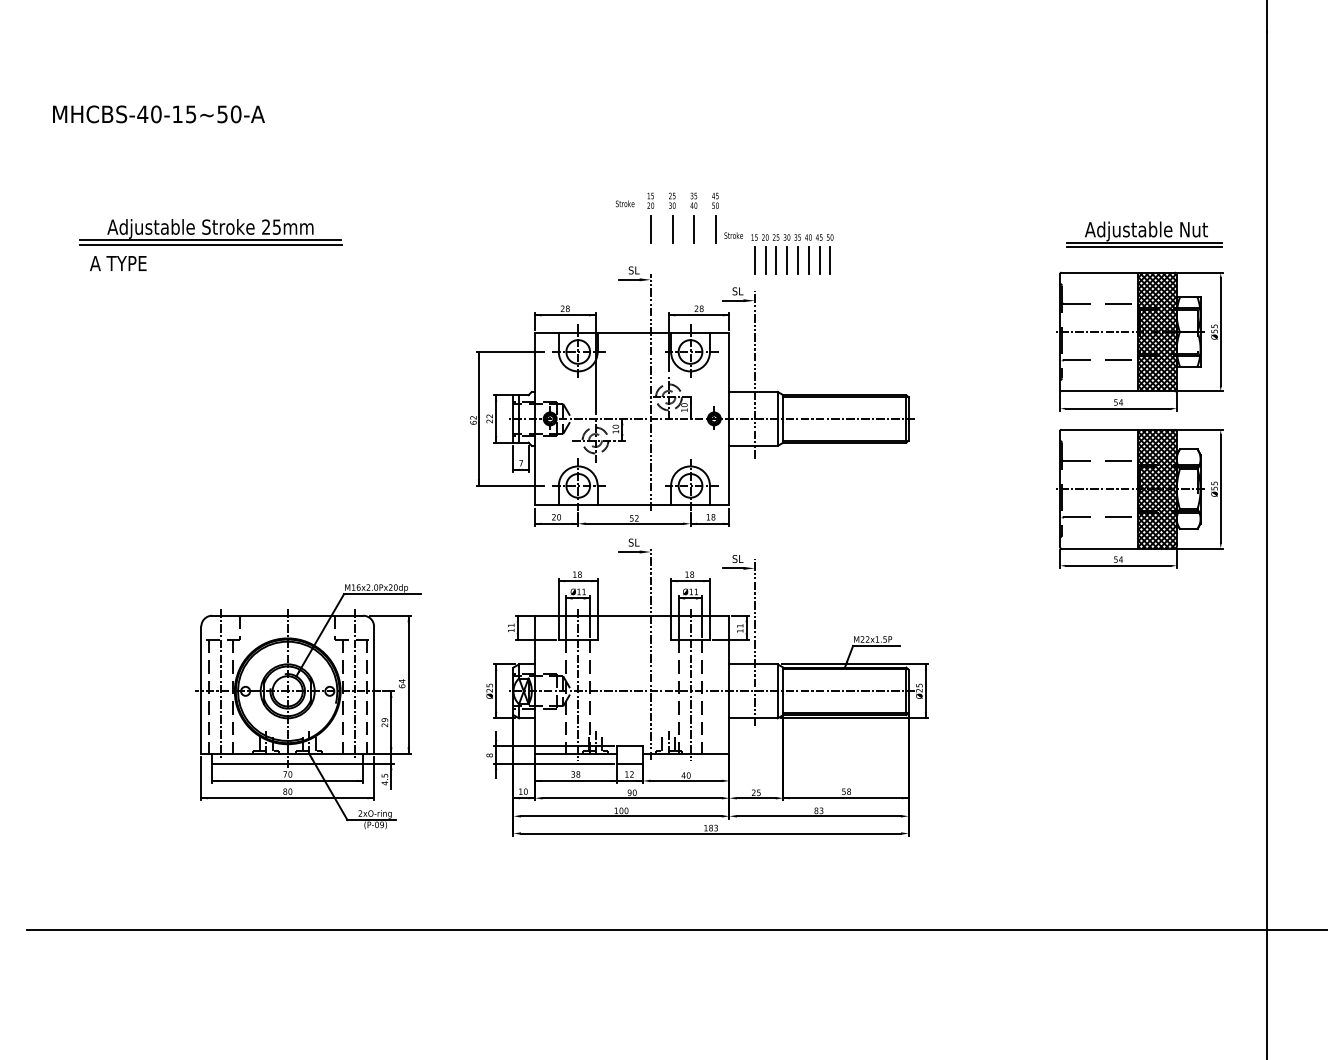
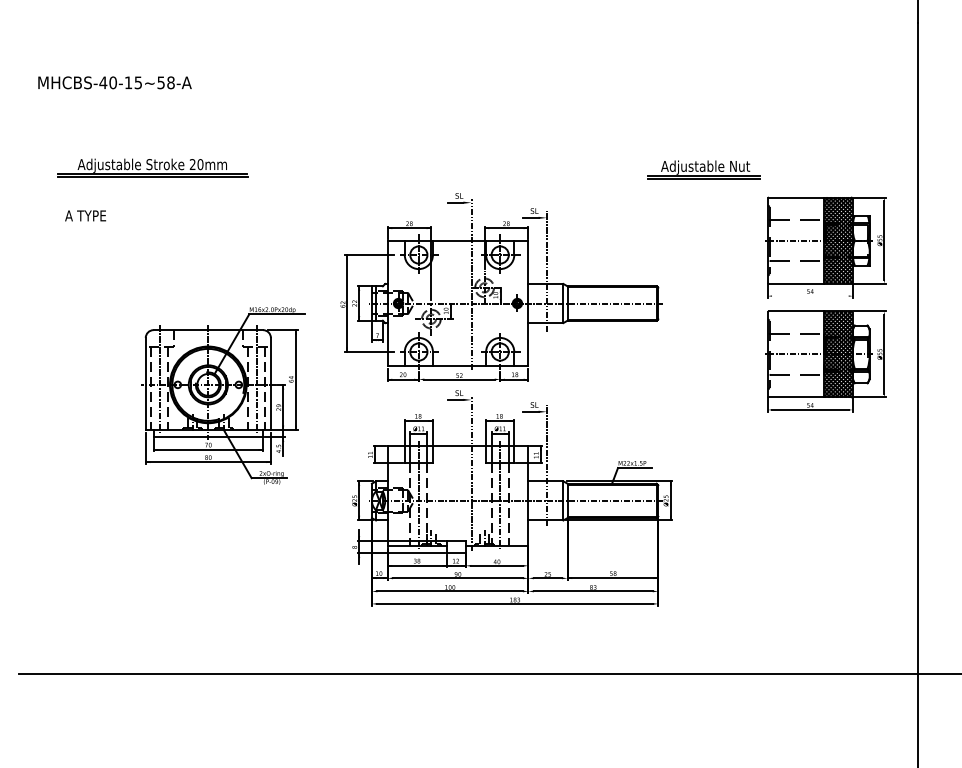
text: (235, 113) -> (170, 82), MHCBS-40-15~50-A -> MHCBS-40-15~58-A
text: (276, 227) -> (200, 164), 25mm -> 20mm
part: (724, 233) -> (524, 169), removed
part: (1143, 233) -> (703, 169), moved
text: (118, 262) -> (85, 215), moved
line: (1118, 409) -> (810, 296), removed
part: (308, 705) -> (223, 395), moved

